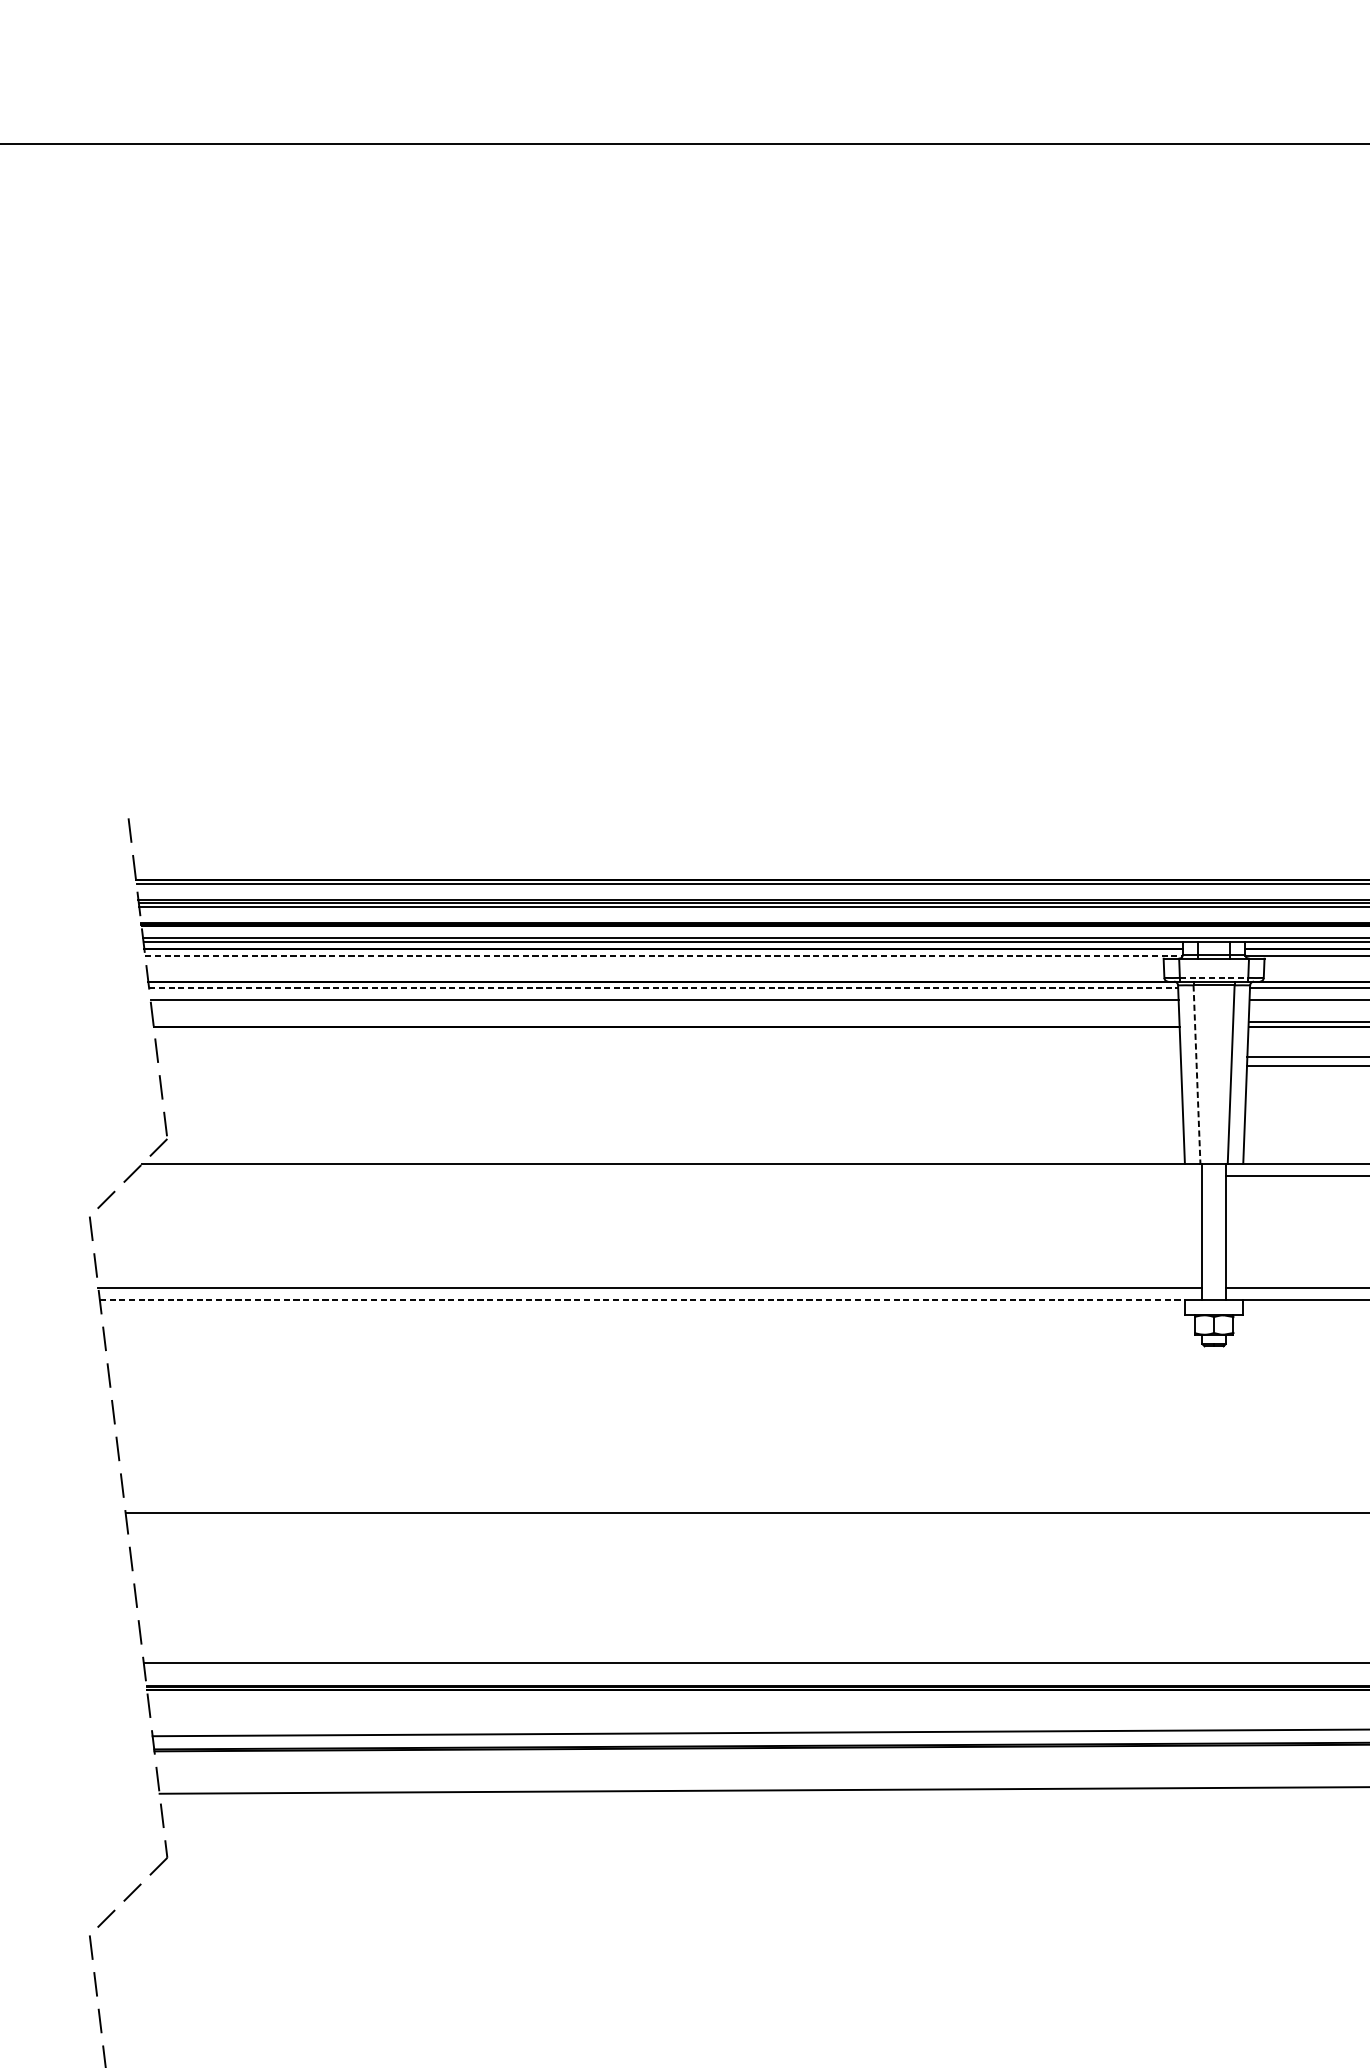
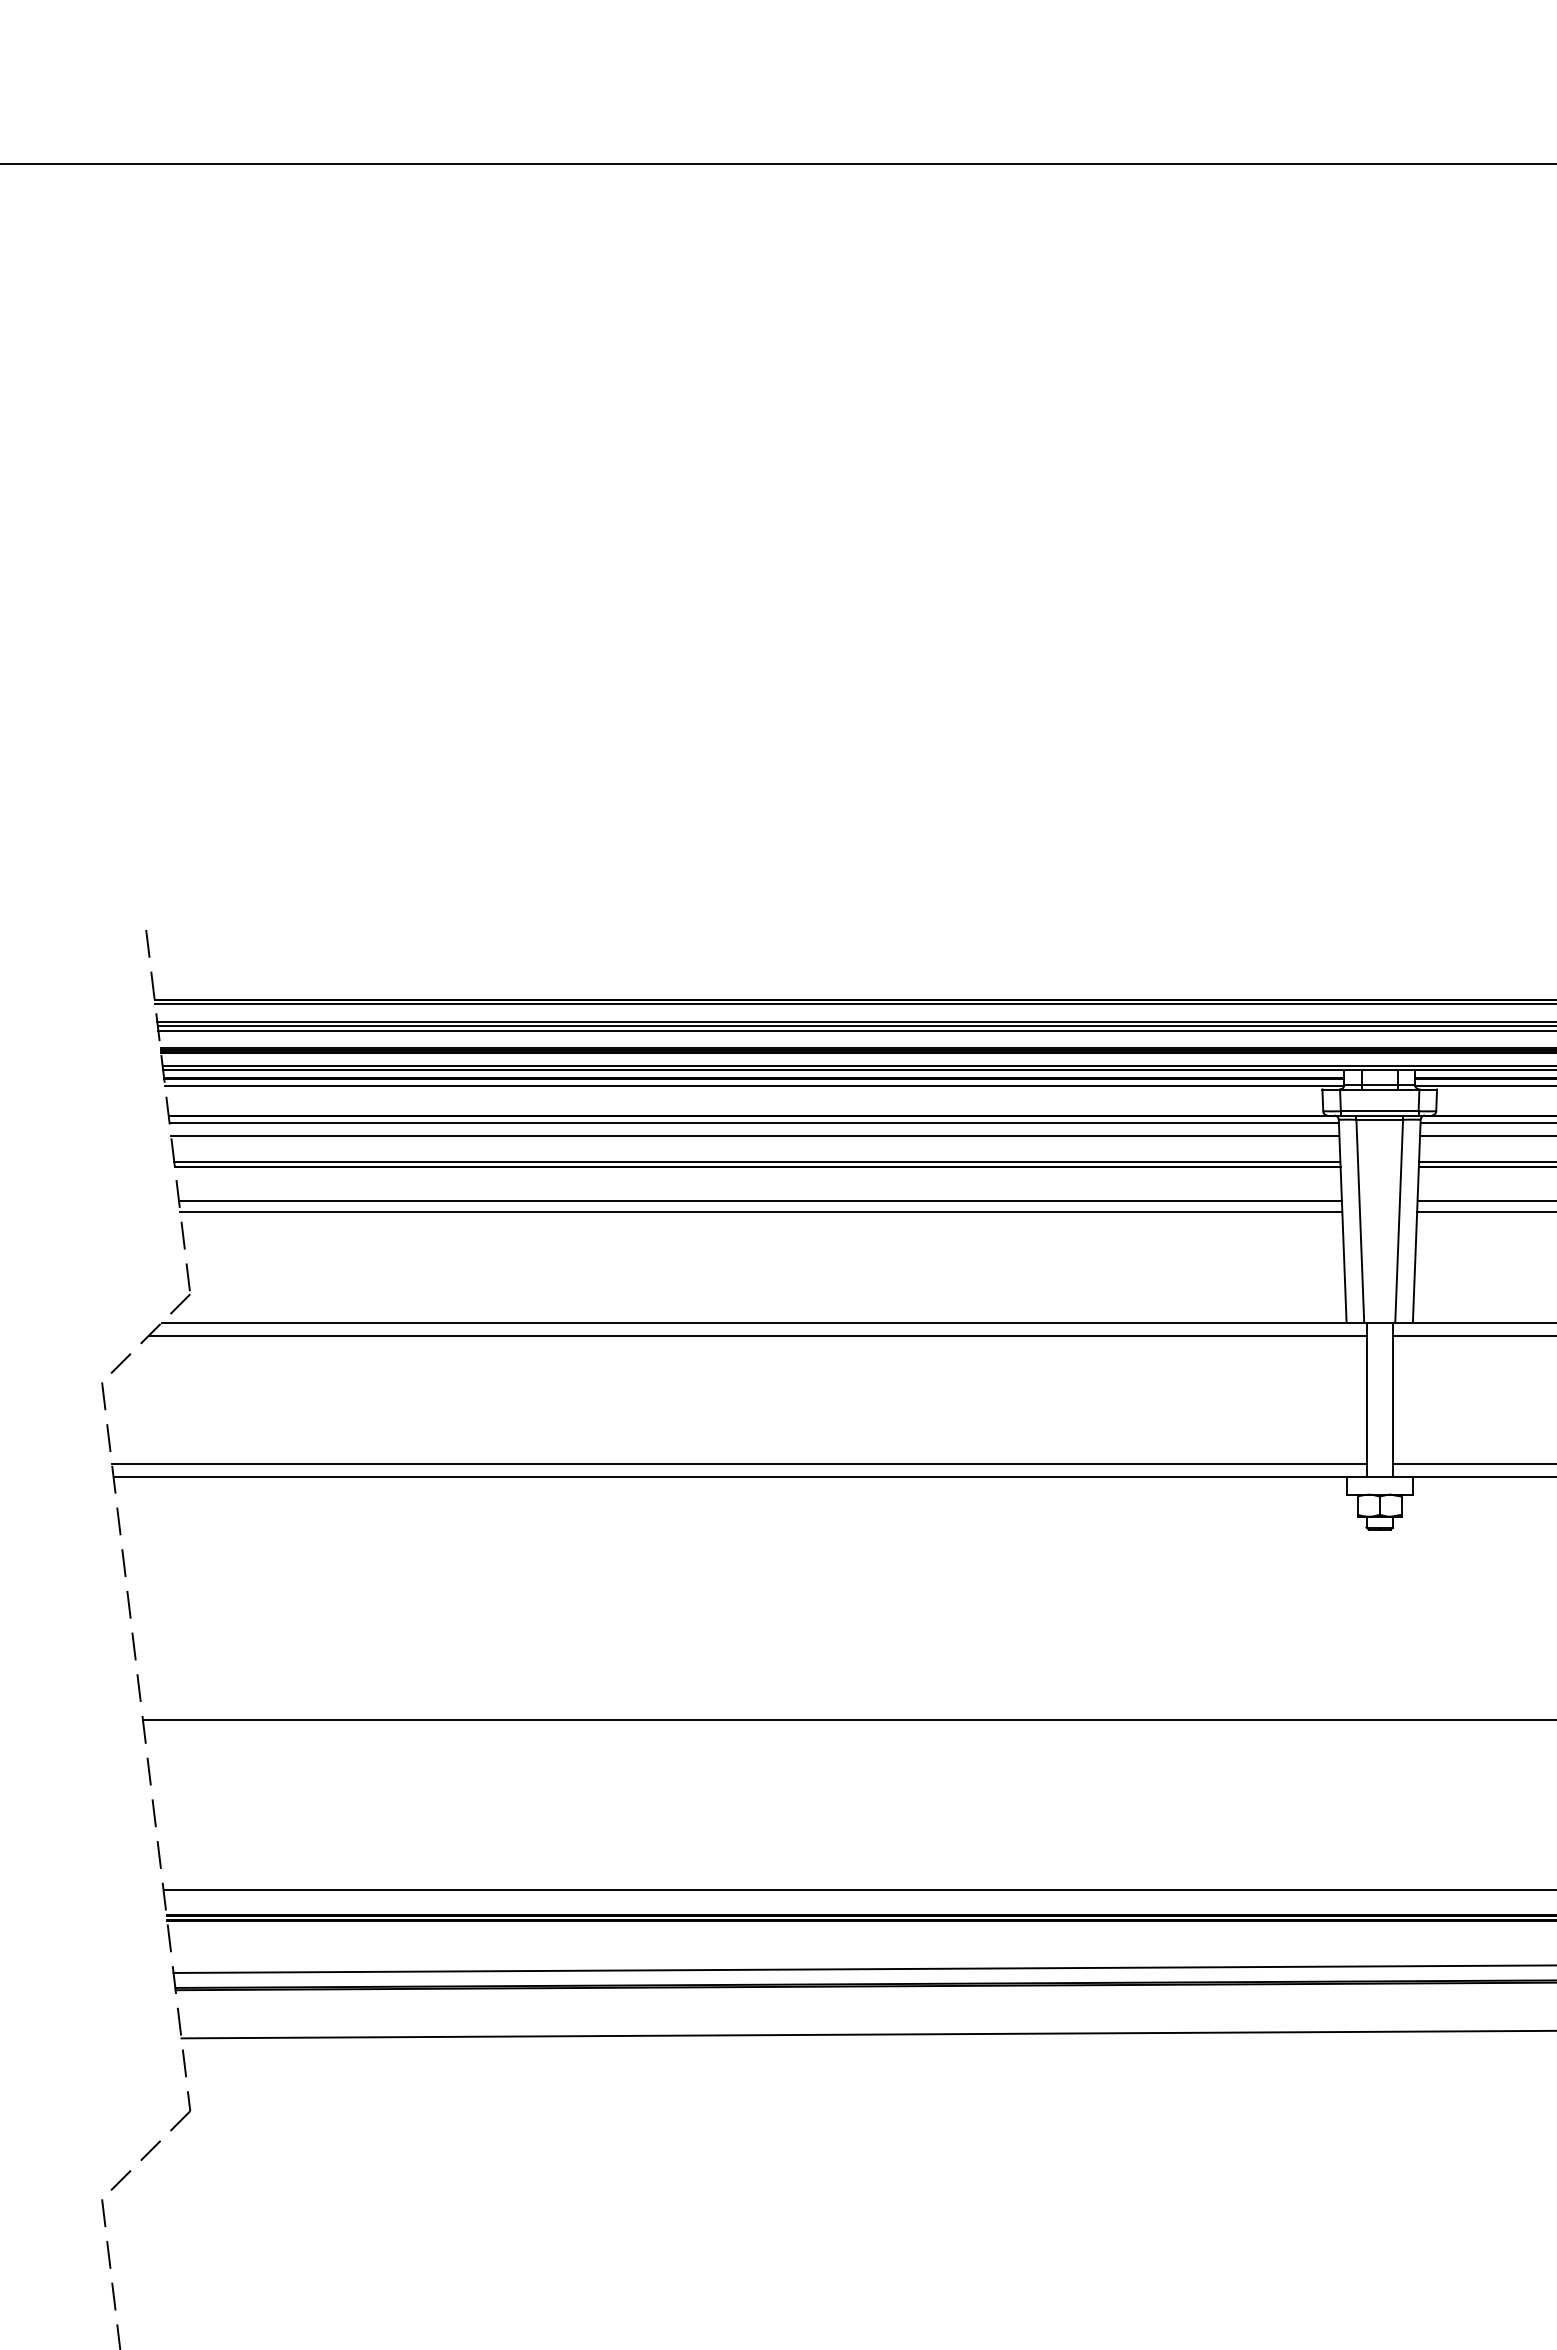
line: (663, 956) -> (754, 1086), dashed -> solid
line: (1213, 978) -> (1379, 1111), dashed -> solid
line: (663, 988) -> (754, 1123), dashed -> solid
line: (666, 1022) -> (757, 1161), added
line: (668, 1056) -> (759, 1200), added
line: (670, 1066) -> (761, 1211), added
line: (1197, 1074) -> (1360, 1221), dashed -> solid
line: (666, 1175) -> (757, 1335), added
line: (642, 1300) -> (730, 1477), dashed -> solid

